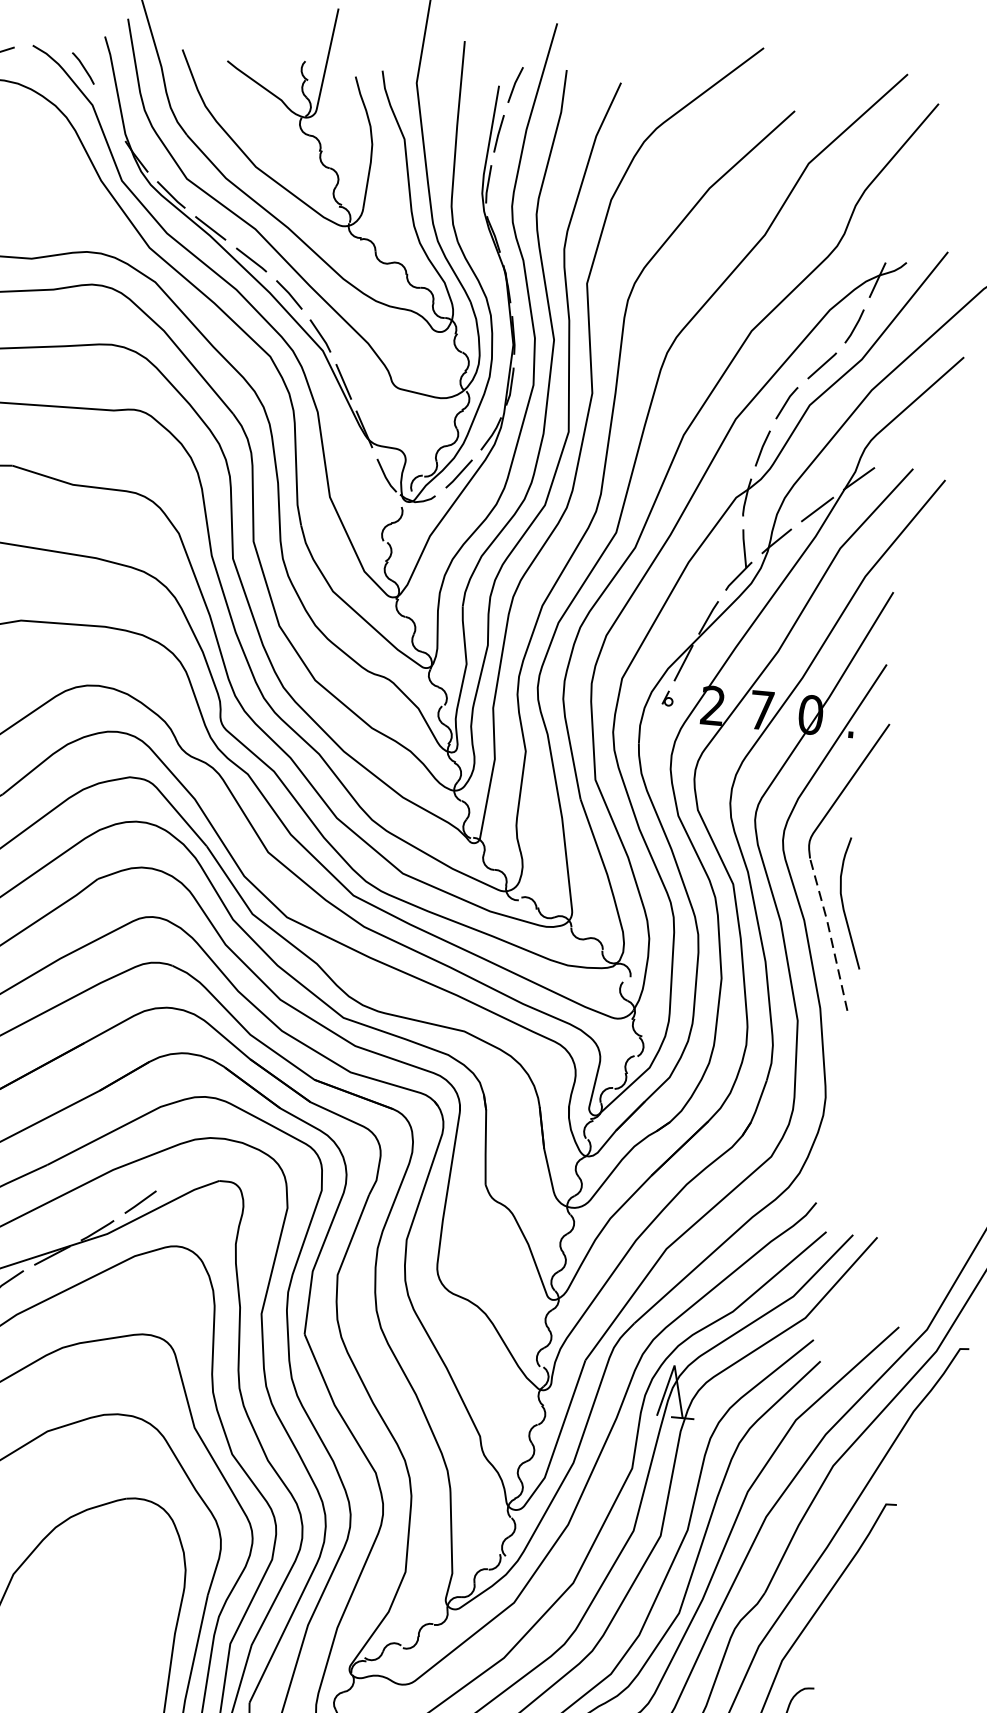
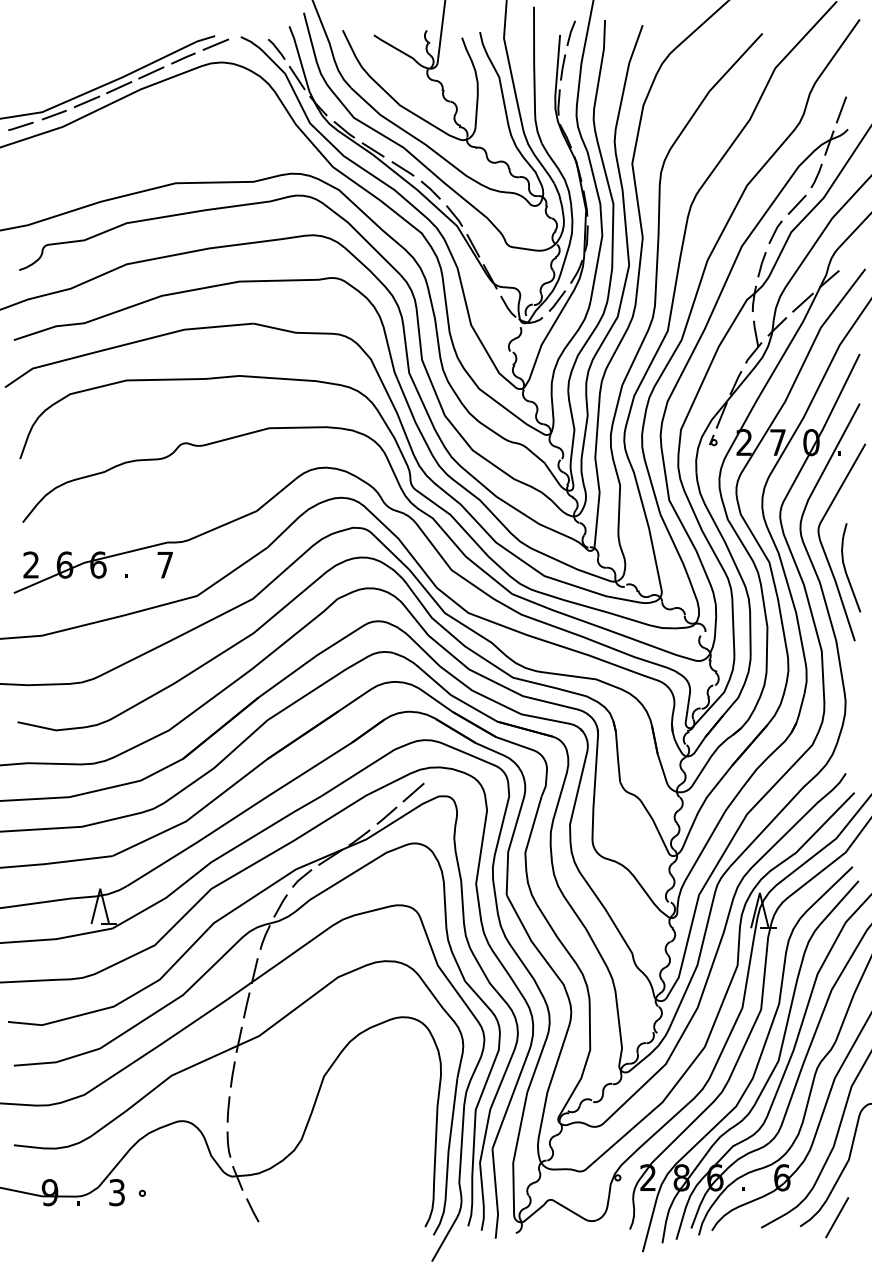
line: (108, 113) -> (296, 78), added
line: (899, 232) -> (841, 109), added
line: (830, 933) -> (838, 589), dashed -> solid
line: (182, 1171) -> (413, 792), added

